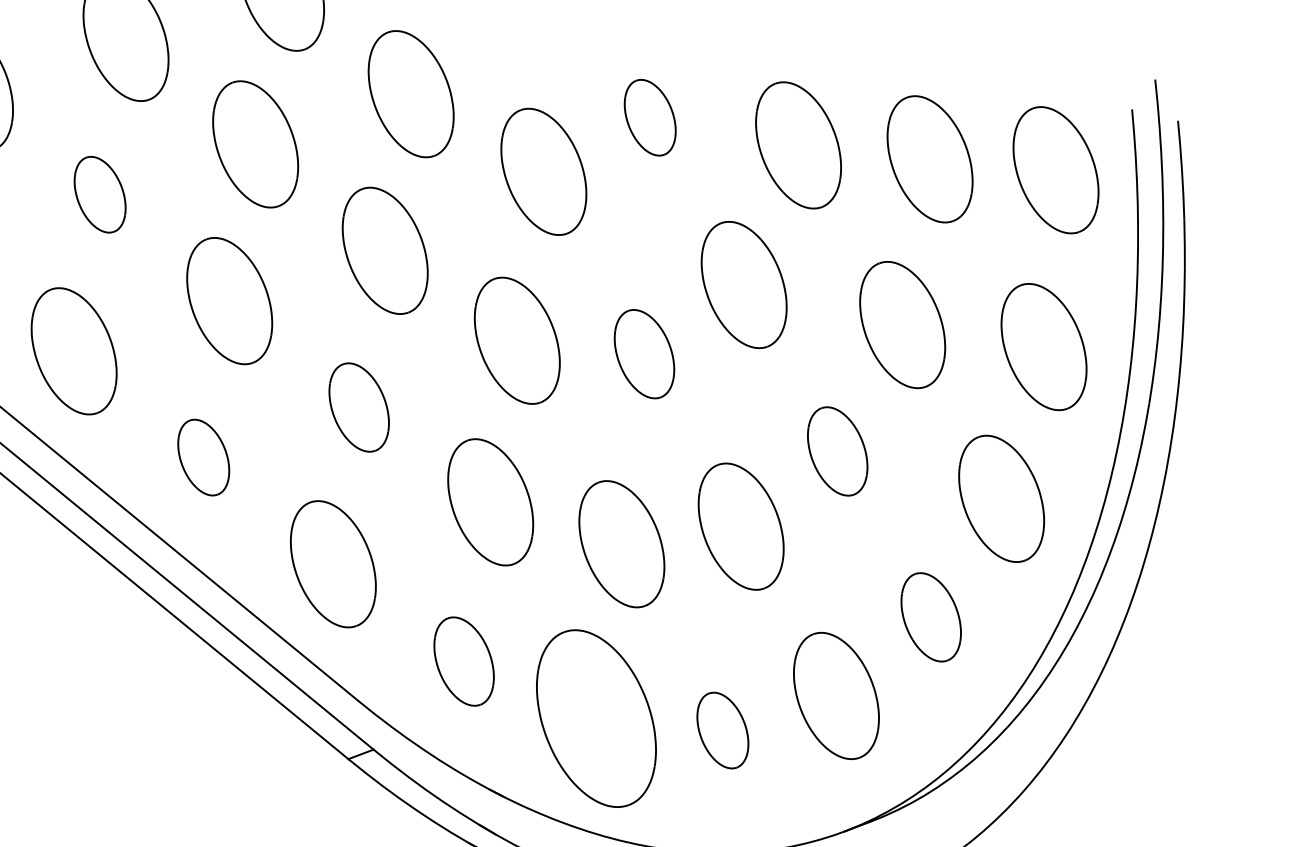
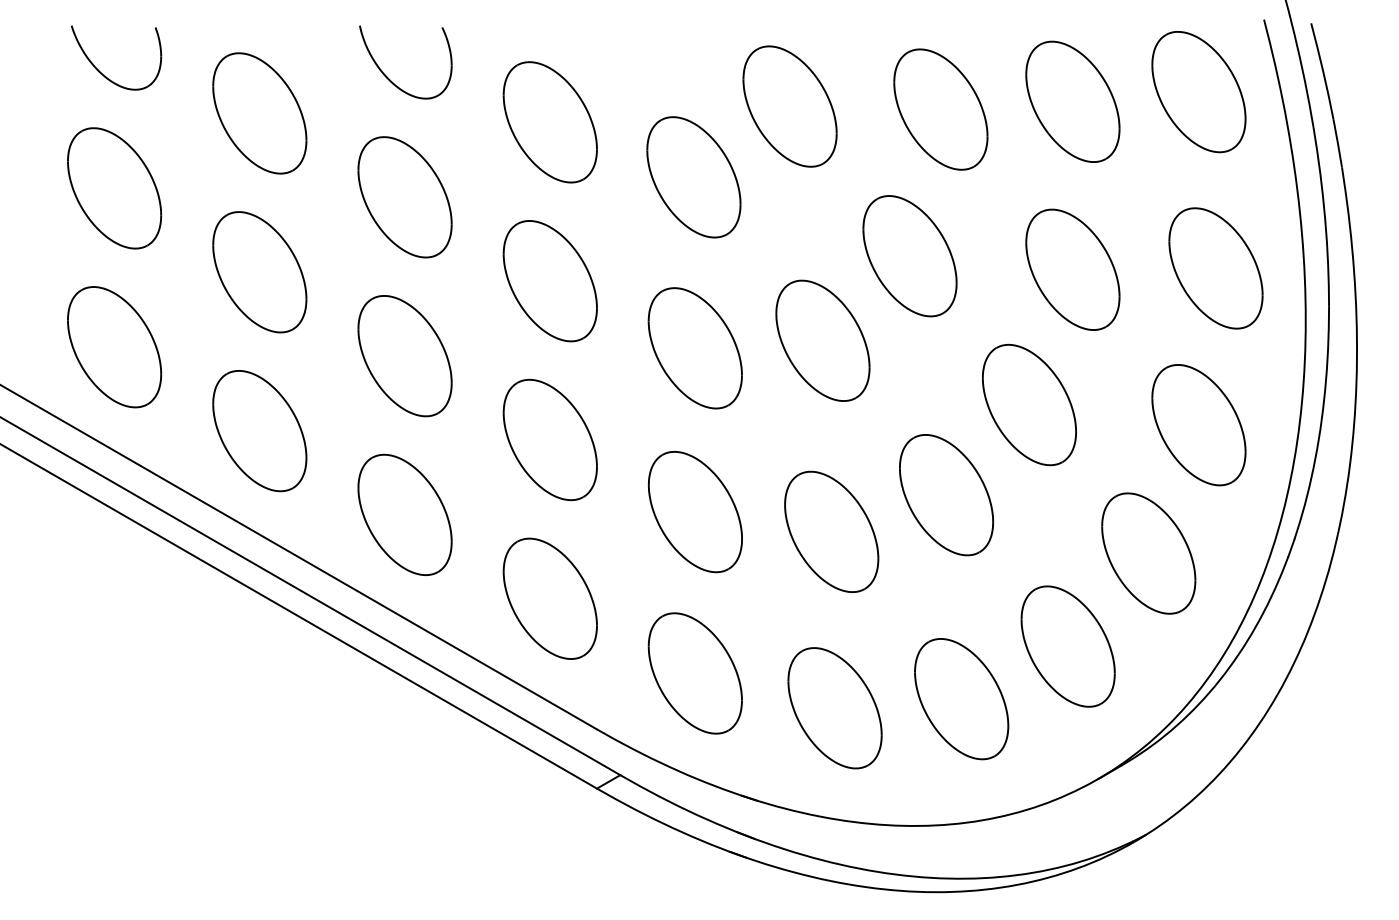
part: (649, 117) -> (789, 106), size x1.67
part: (99, 194) -> (259, 272), size x1.67
part: (644, 353) -> (822, 340), size x1.43
part: (358, 406) -> (549, 439), size x1.43
part: (837, 451) -> (1029, 405), size x1.43
part: (203, 457) -> (404, 514), size x1.67
part: (930, 617) -> (1148, 553), size x1.43
part: (463, 661) -> (694, 673), size x1.43
part: (595, 718) -> (834, 708), size x0.71
part: (722, 730) -> (961, 699), size x1.67

